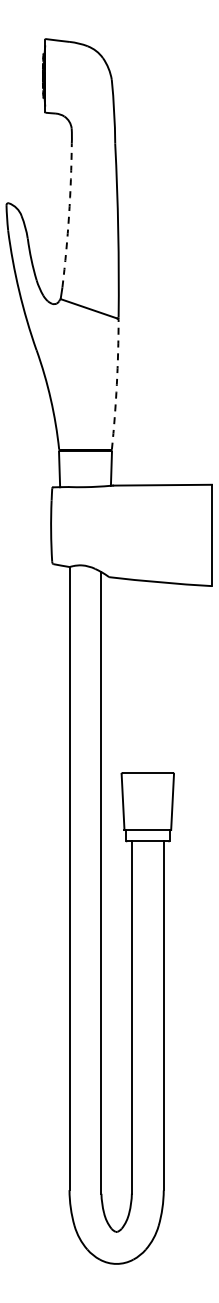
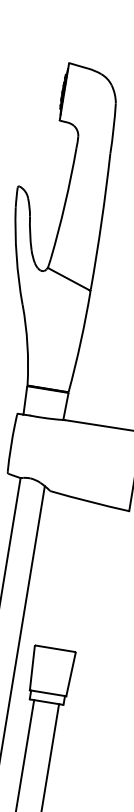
arc: (69, 215) -> (65, 203), dashed -> solid
arc: (116, 384) -> (80, 341), dashed -> solid

